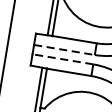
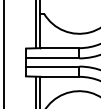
line: (64, 50) -> (52, 58), dashed -> solid
line: (62, 59) -> (52, 66), dashed -> solid

